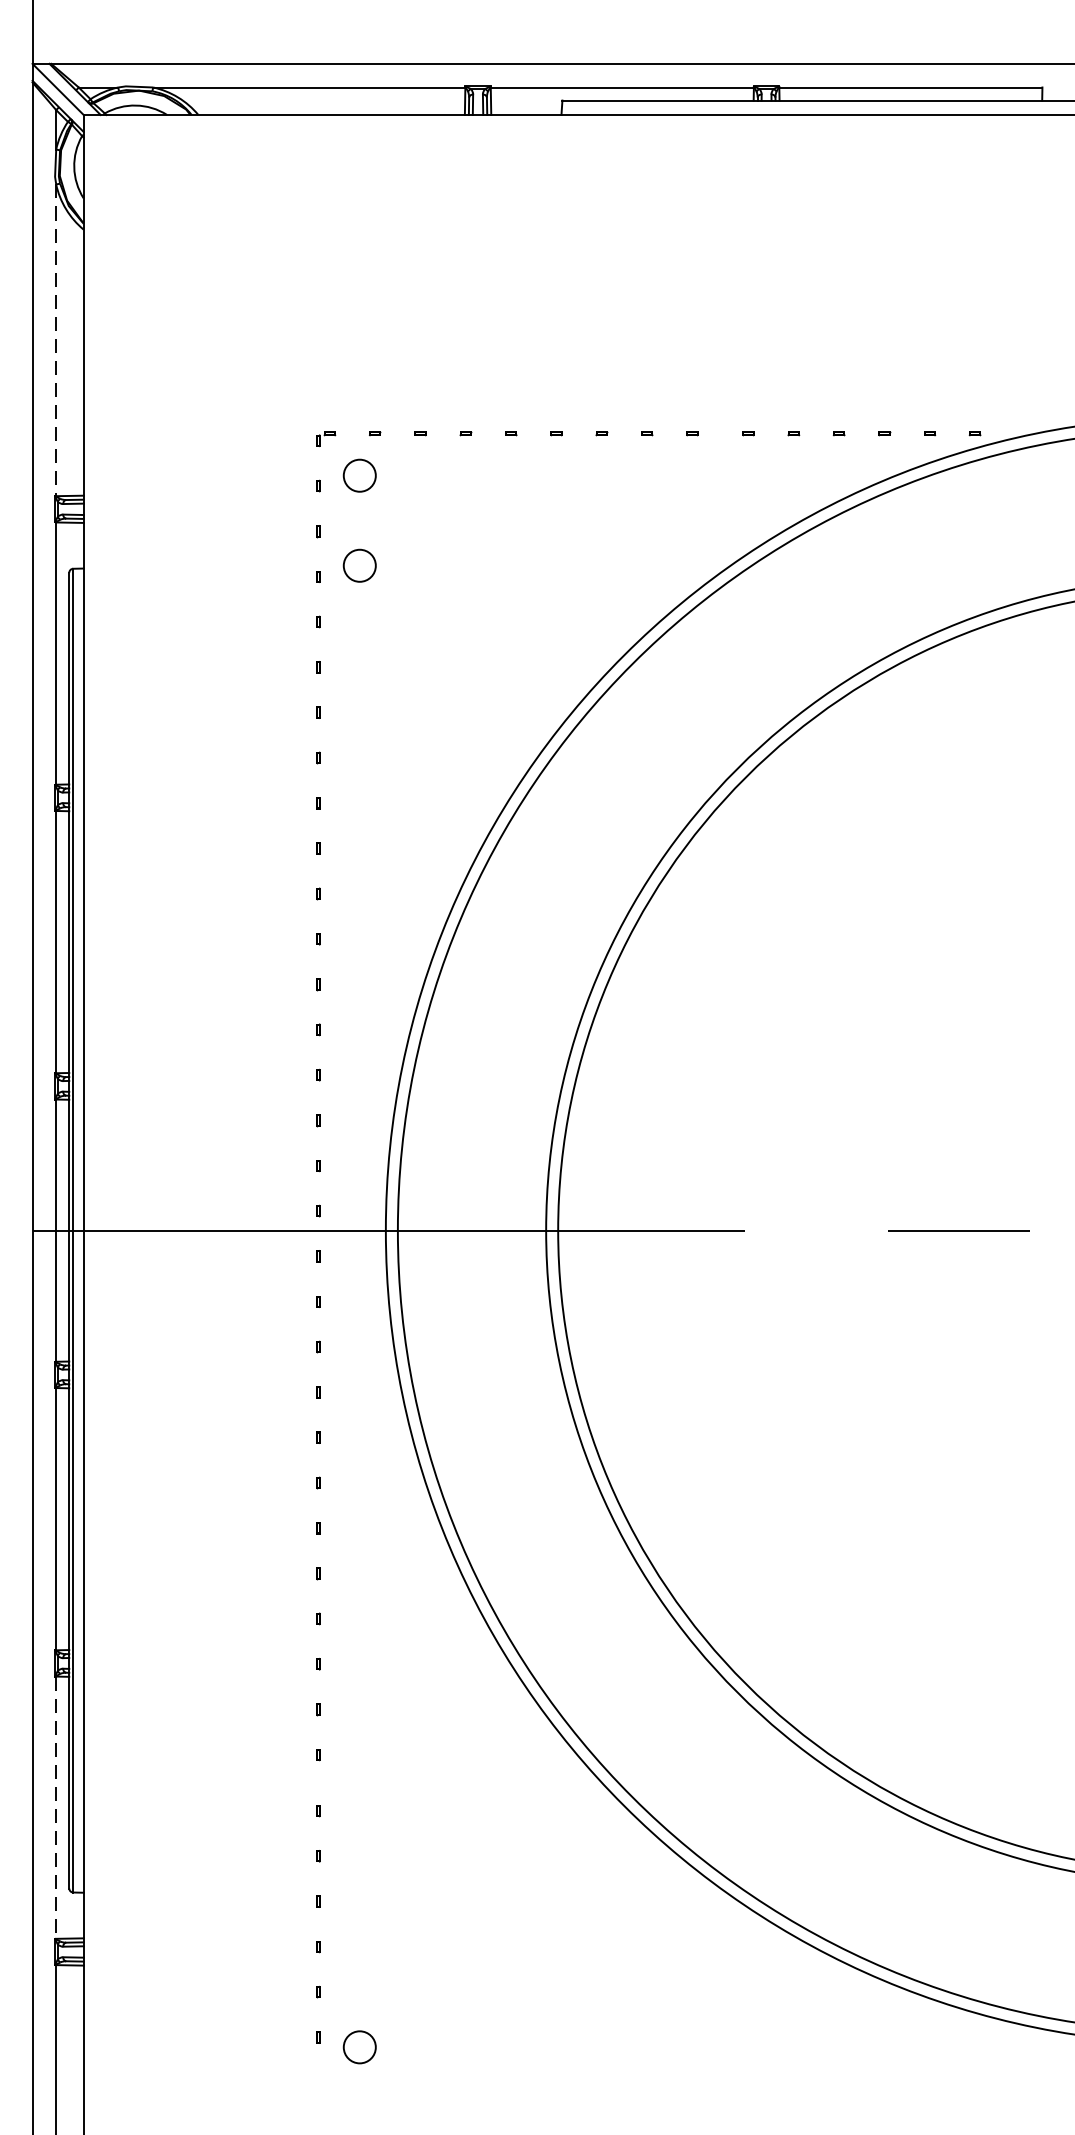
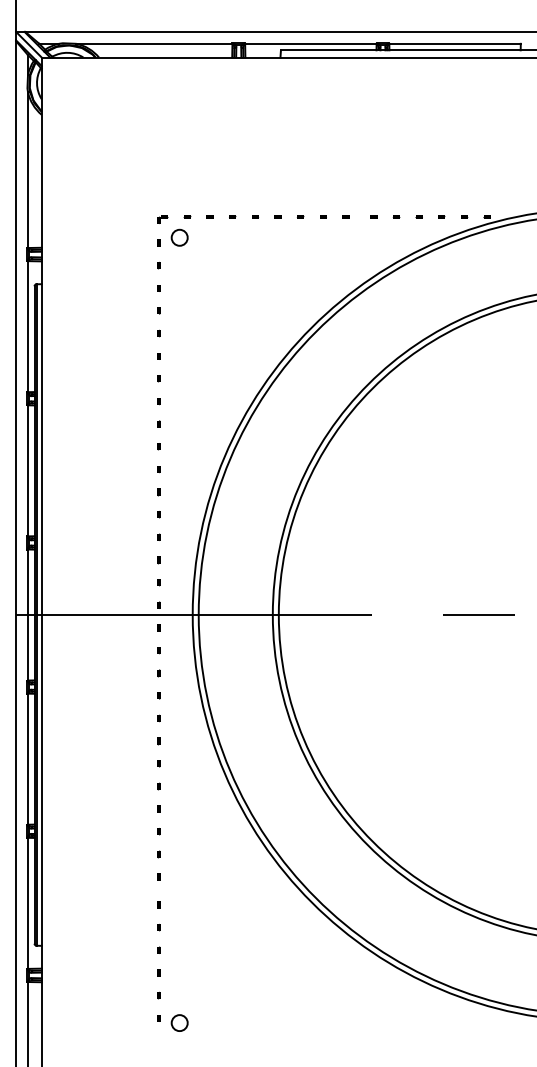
line: (57, 341) -> (28, 170), dashed -> solid
circle: (359, 565) -> (179, 282), removed
line: (57, 1807) -> (28, 903), dashed -> solid

